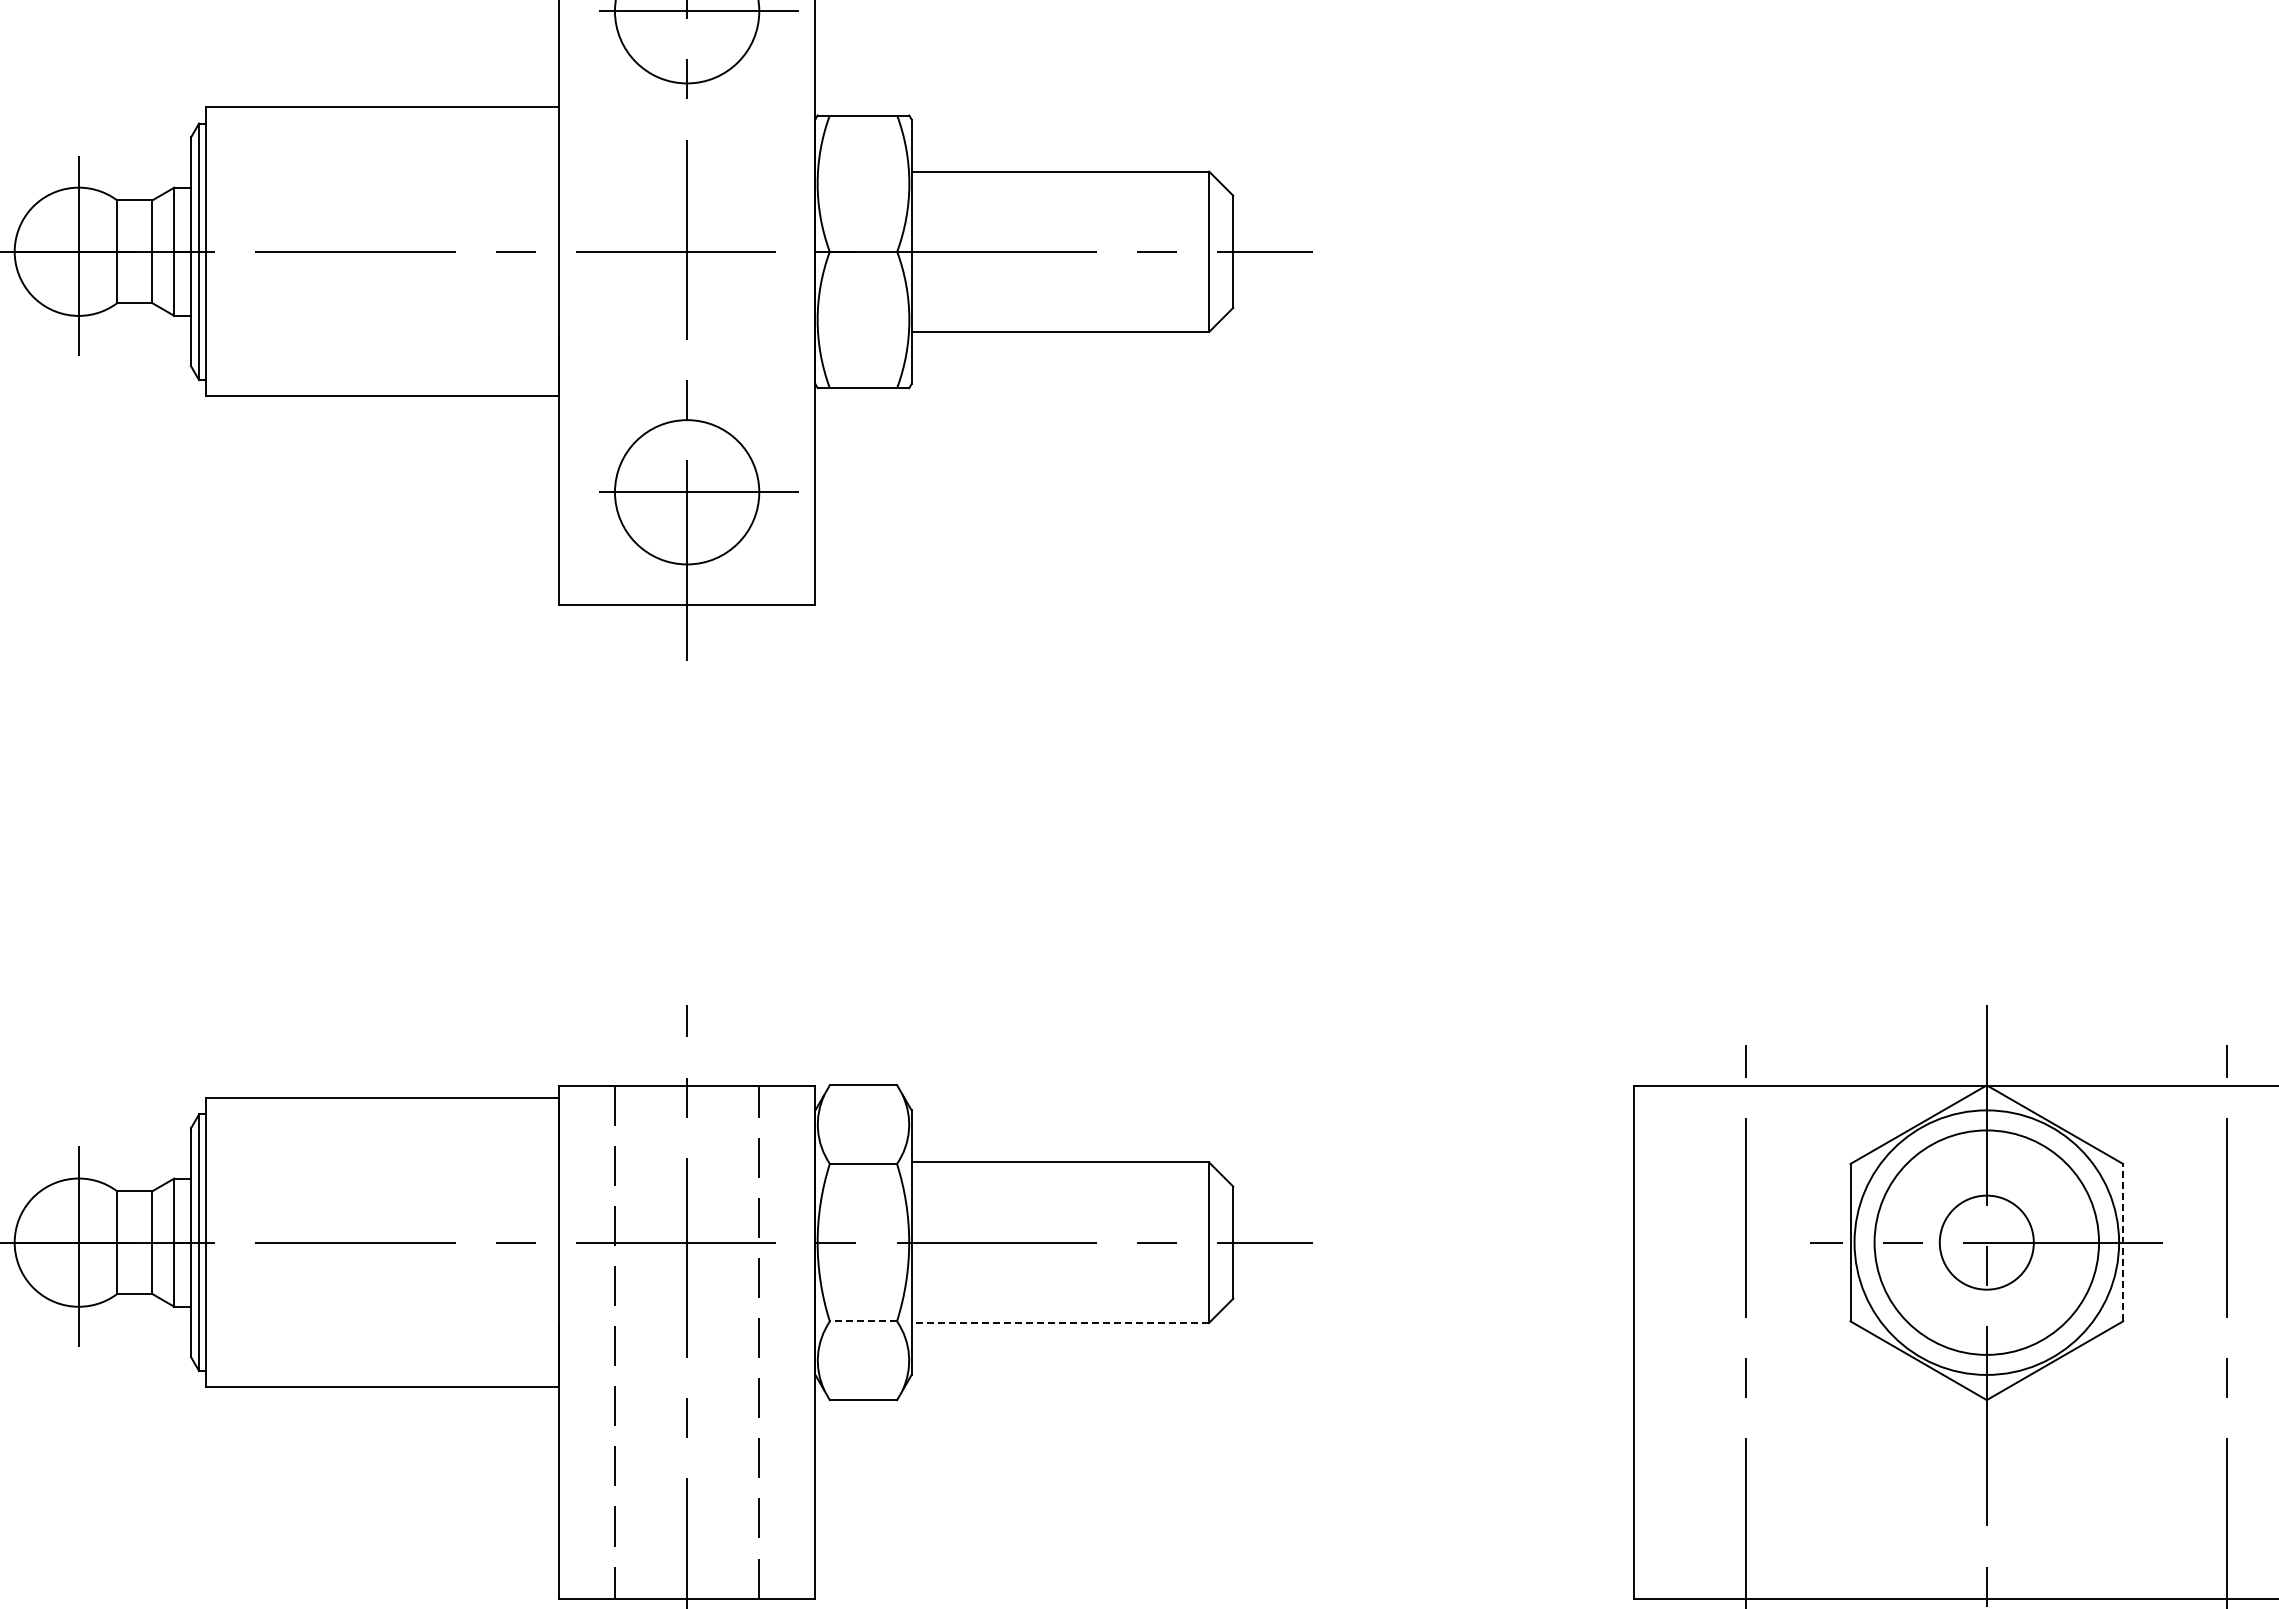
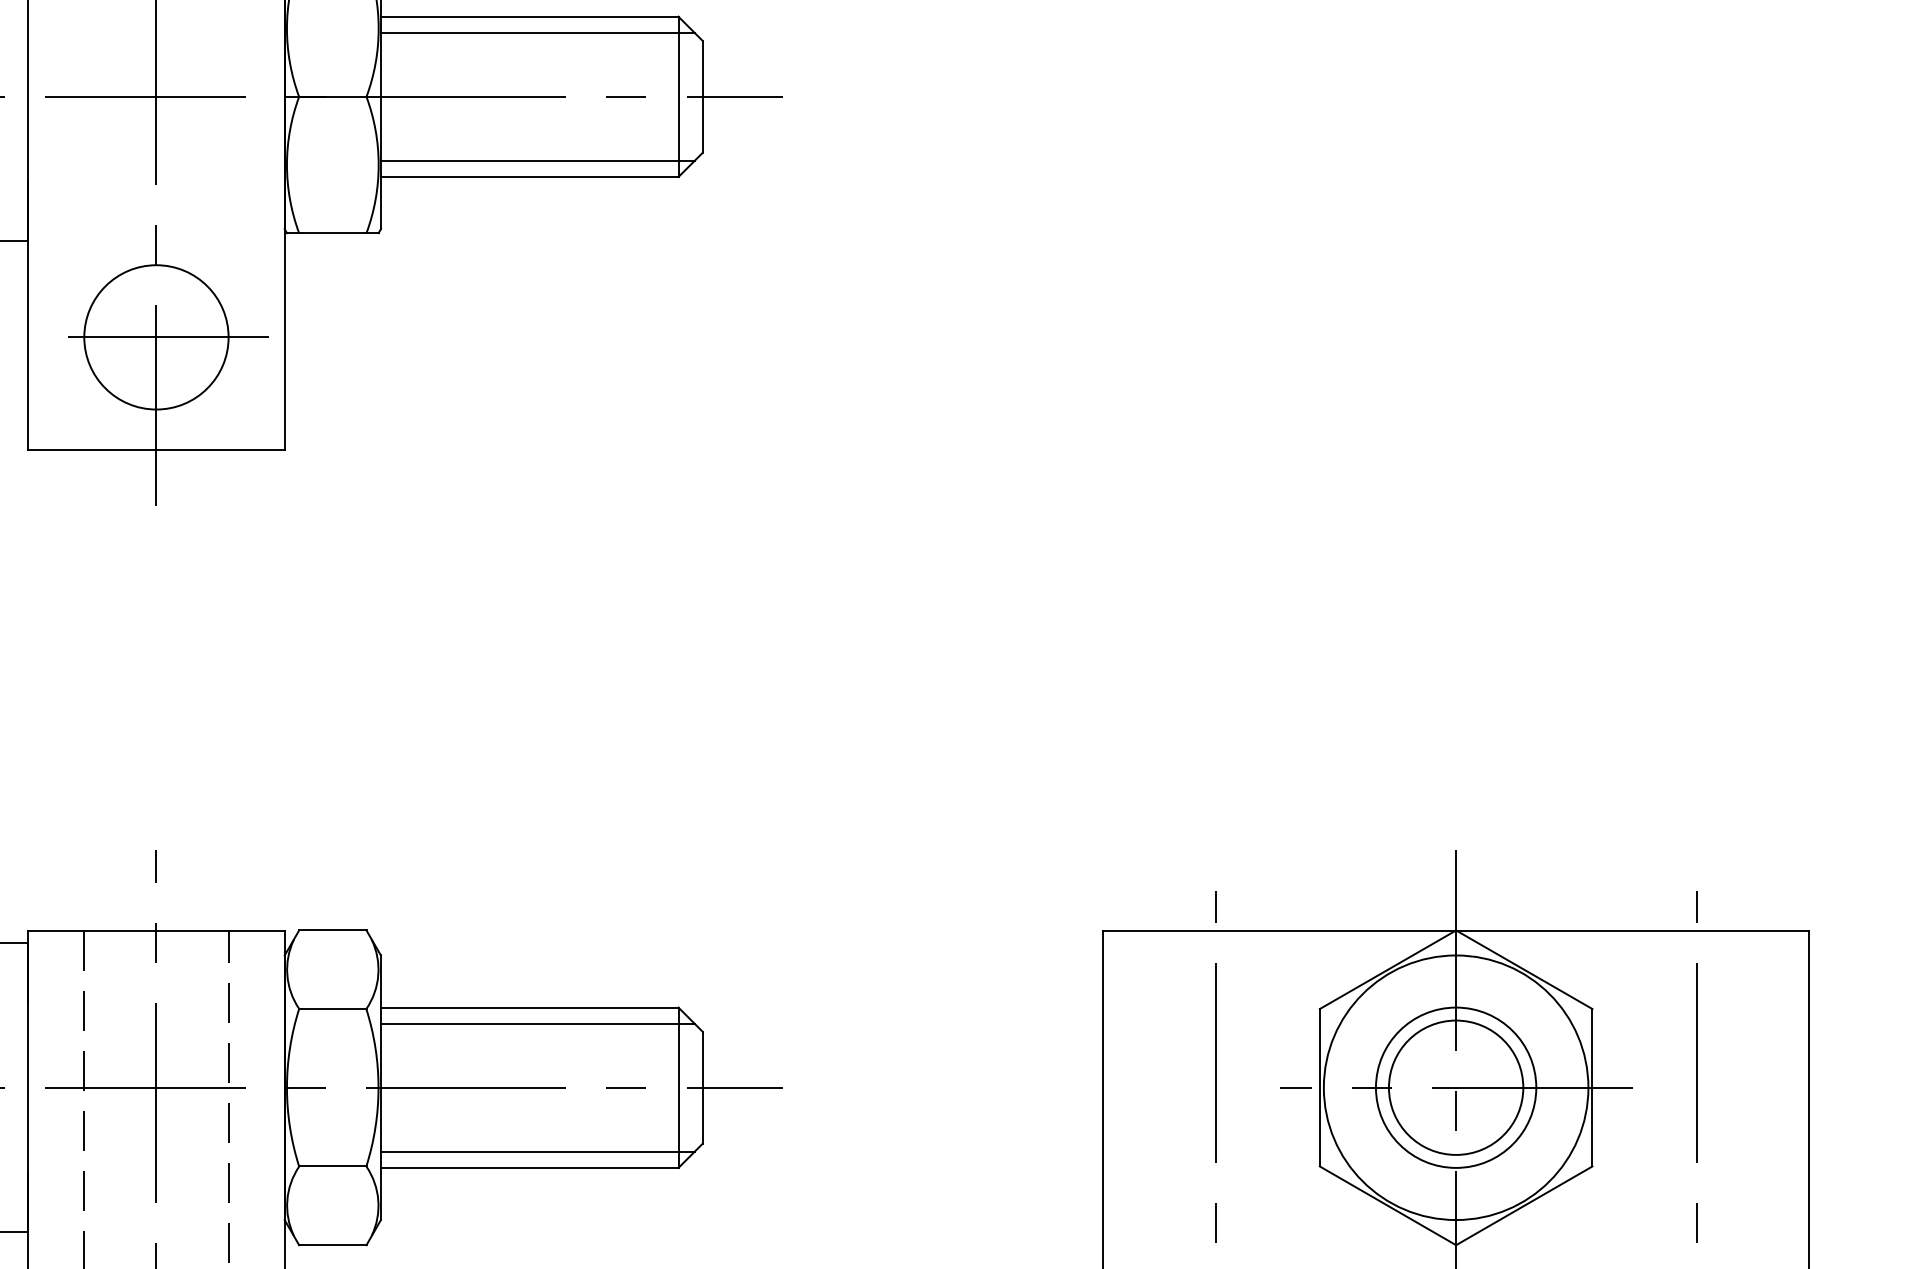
line: (1068, 187) -> (537, 32), added
line: (1068, 315) -> (537, 160), added
line: (1068, 1178) -> (537, 1023), added
circle: (1986, 1242) -> (1455, 1087), size x0.71
circle: (1986, 1242) -> (1455, 1087), size x1.43
line: (2123, 1242) -> (1592, 1087), dashed -> solid
line: (1068, 1306) -> (537, 1151), added
line: (863, 1321) -> (332, 1166), dashed -> solid
line: (1060, 1322) -> (529, 1167), dashed -> solid

